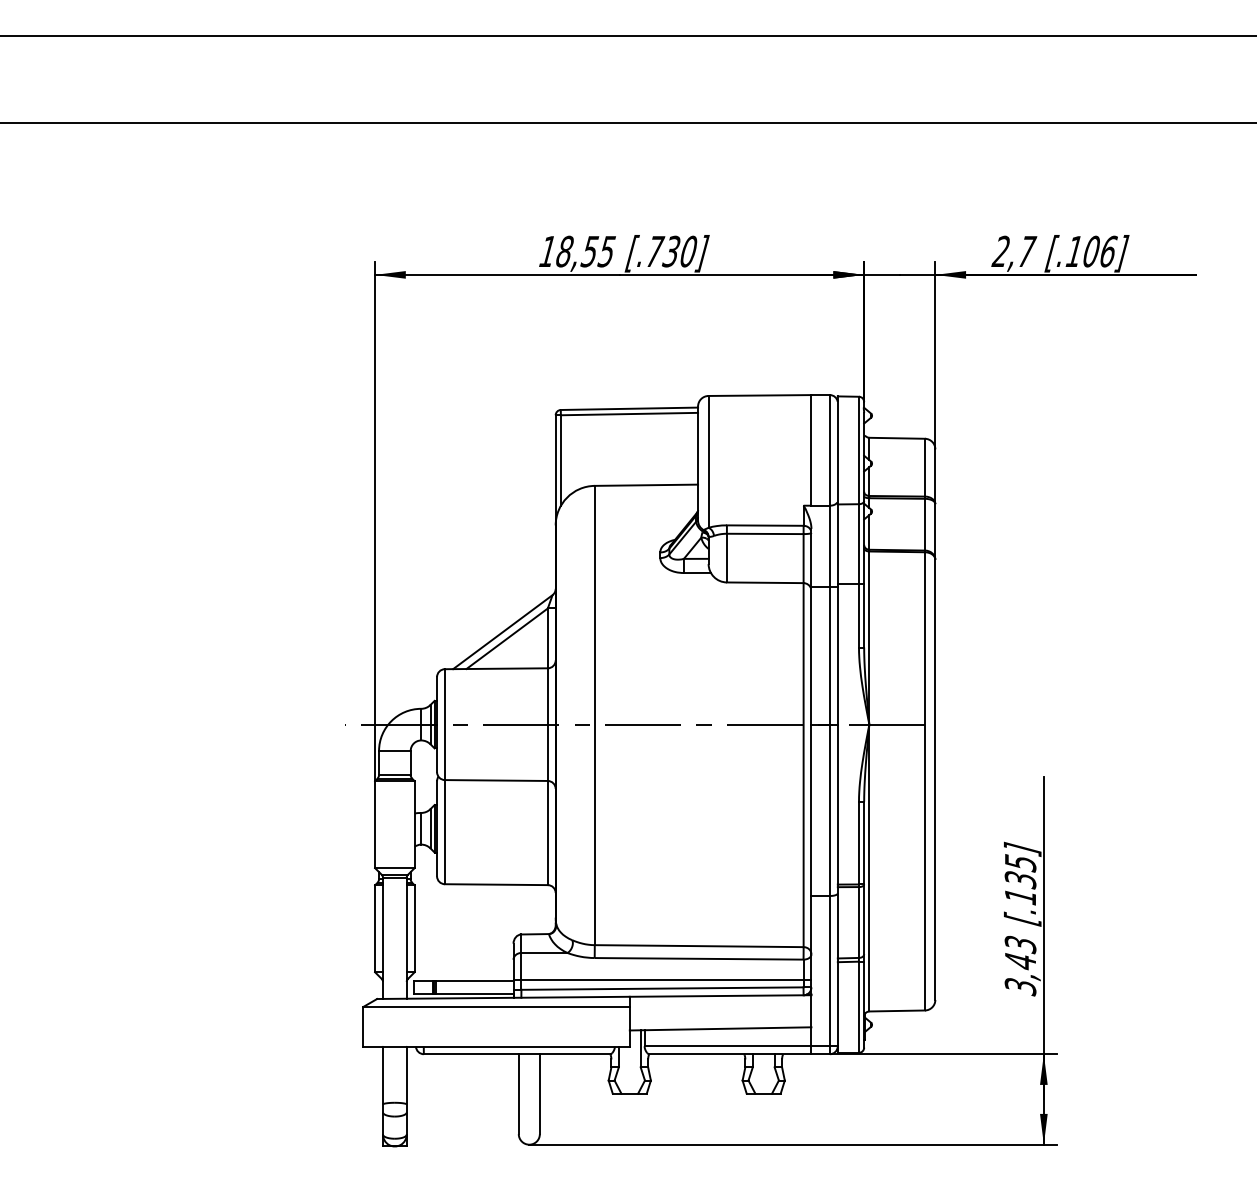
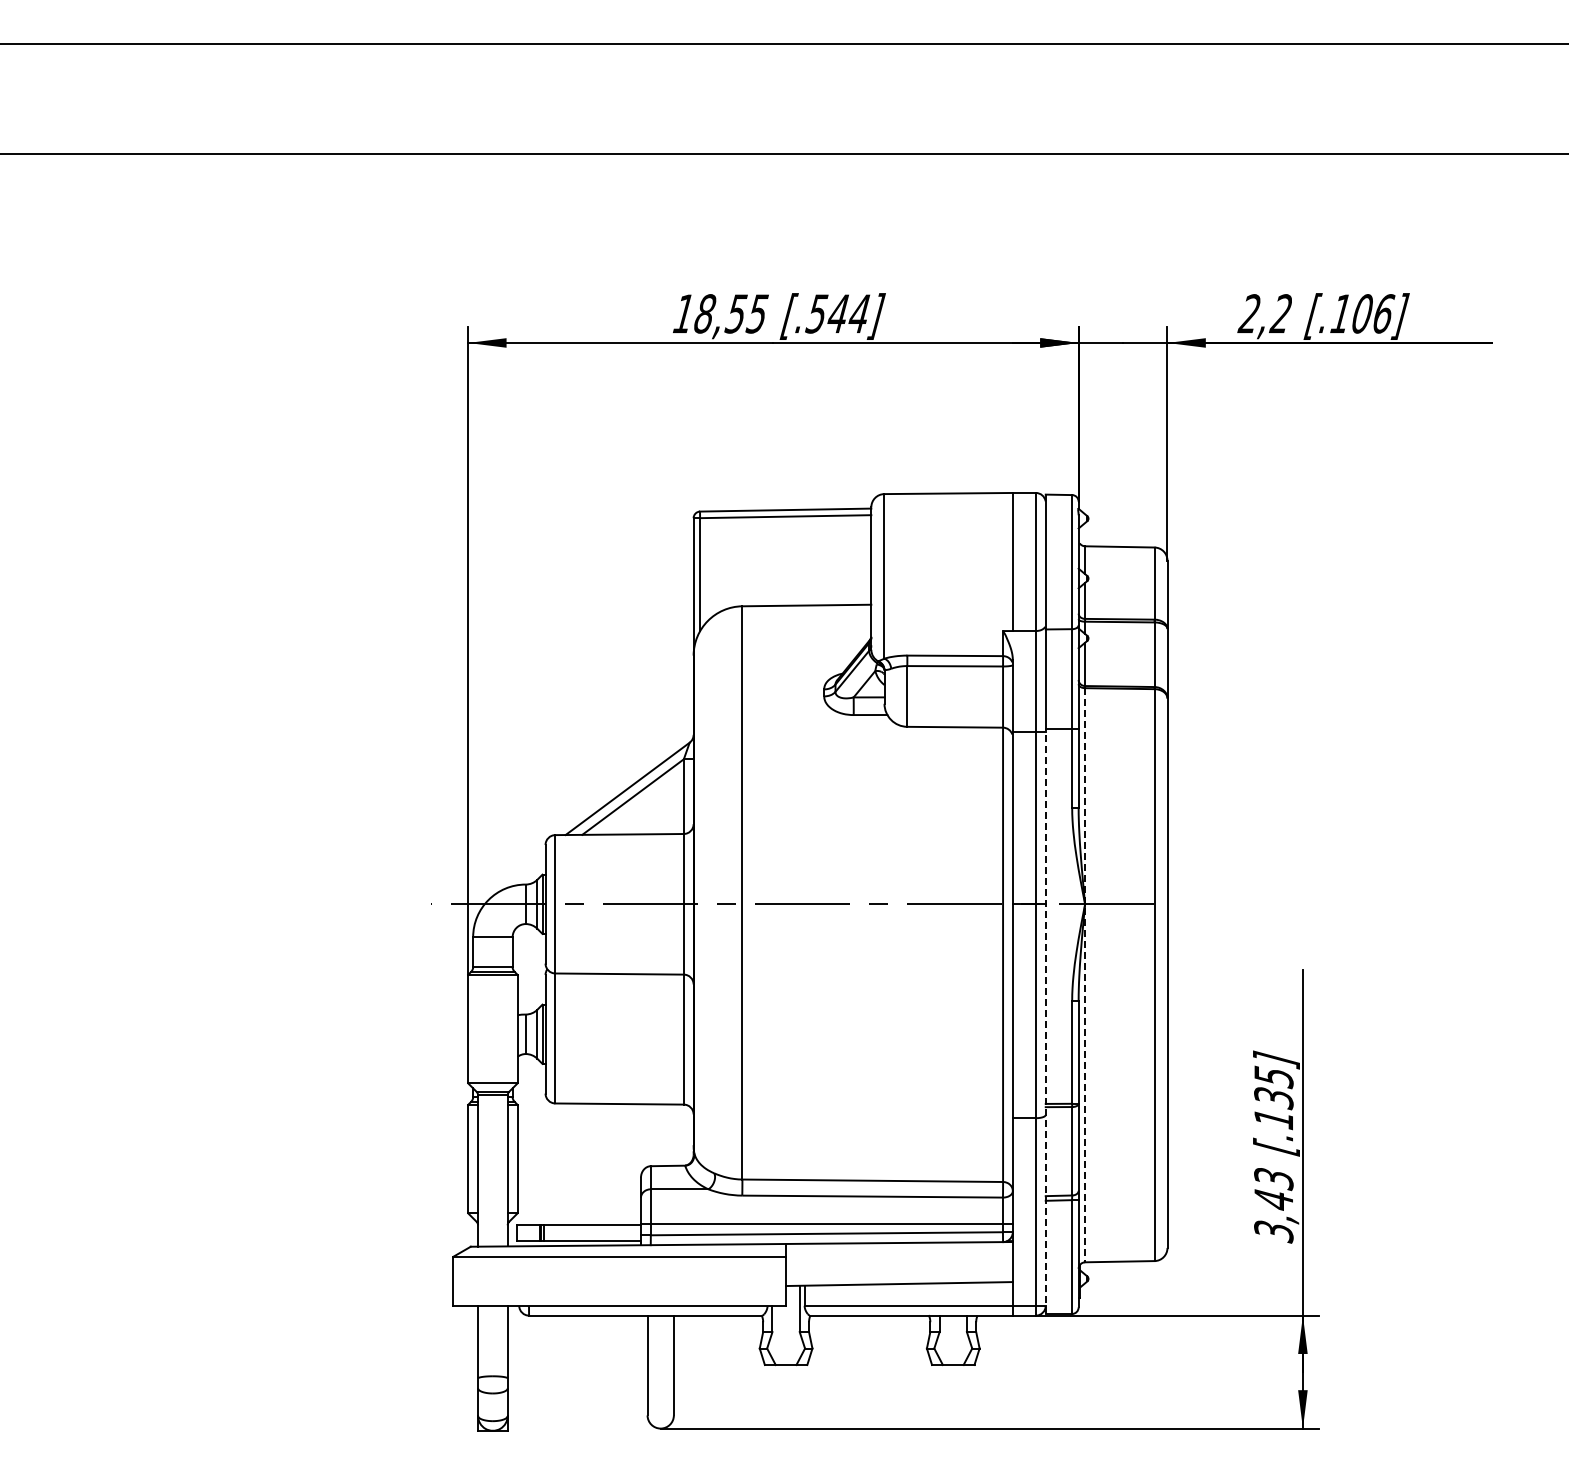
text: (670, 251) -> (837, 313), [.730] -> [.544]
text: (1026, 251) -> (1281, 313), 2,7 -> 2,2
line: (869, 781) -> (1085, 975), solid -> dashed
line: (837, 818) -> (1045, 1021), solid -> dashed

